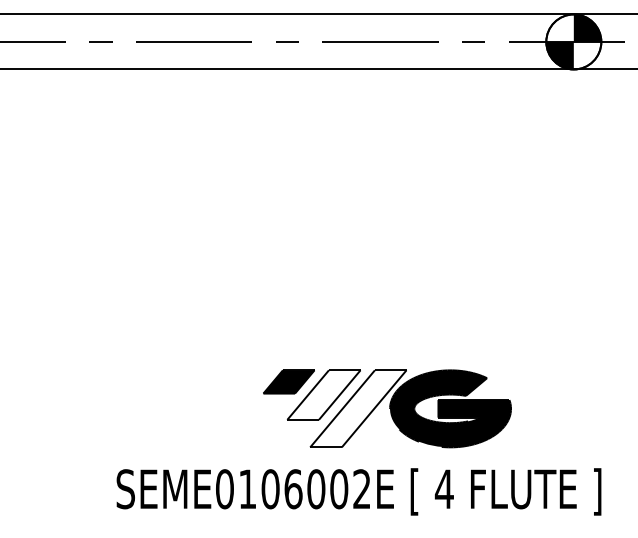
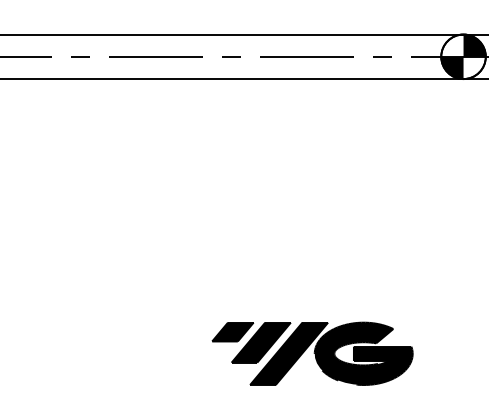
fill: (323, 394) -> (260, 342), added
fill: (358, 408) -> (289, 353), added

